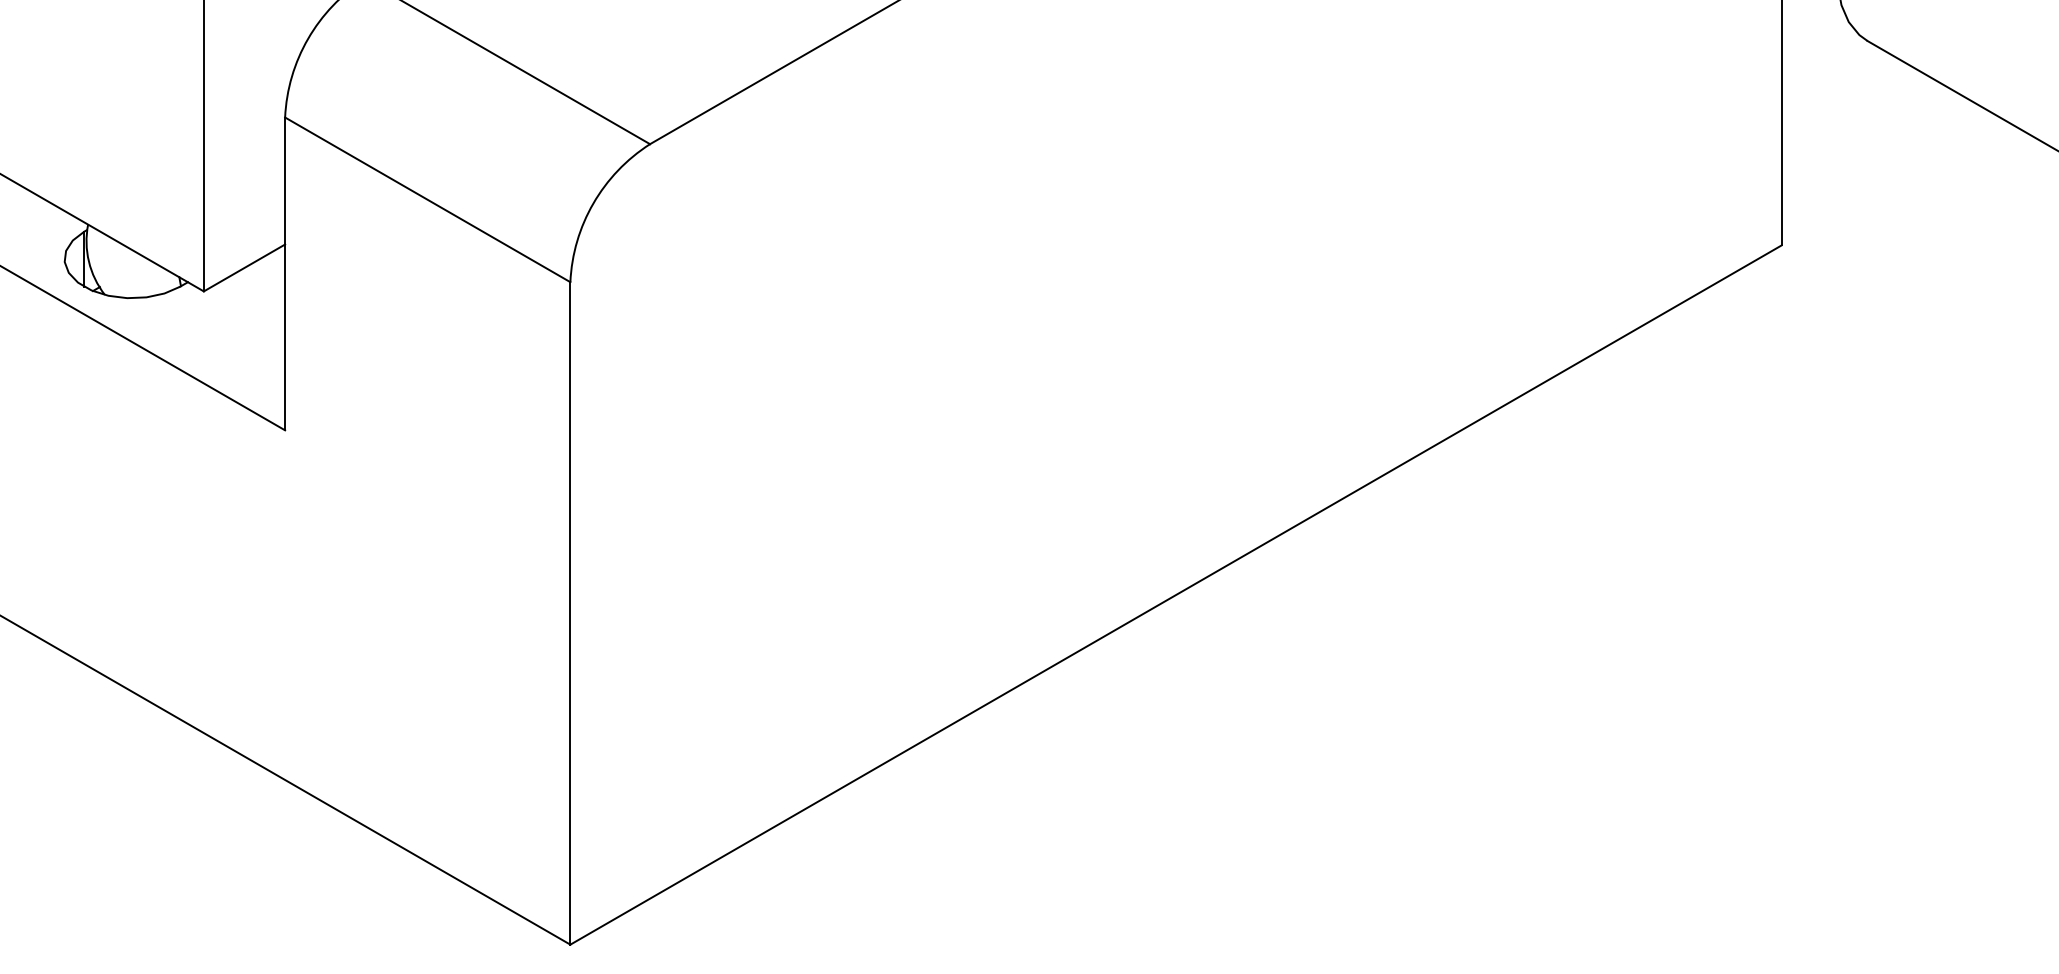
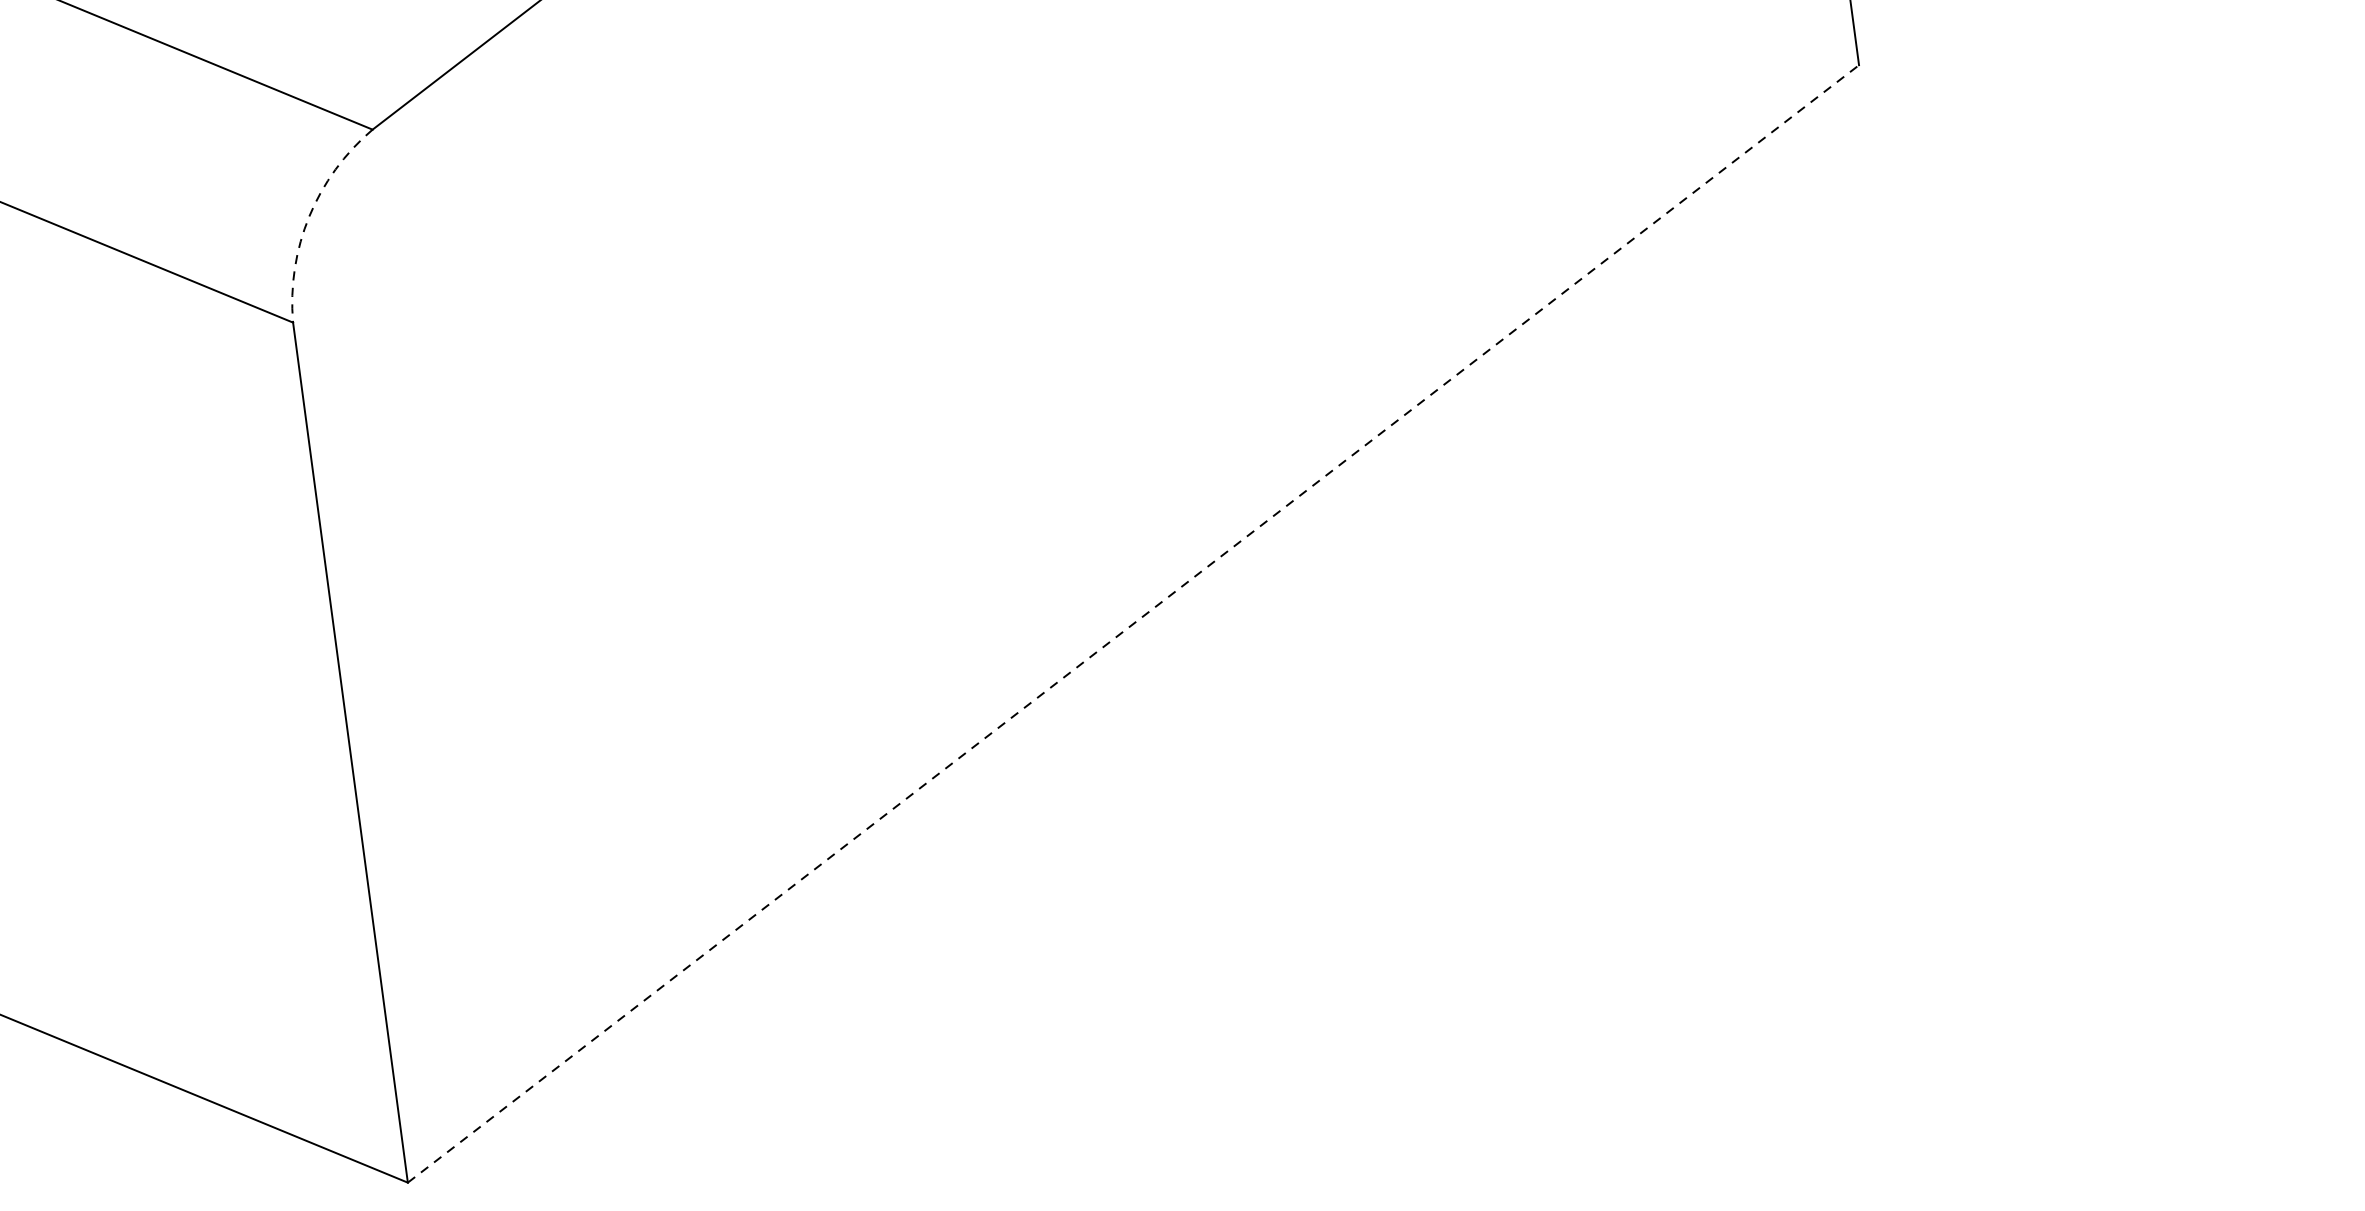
arc: (593, 203) -> (309, 216), solid -> dashed
line: (1176, 594) -> (1134, 623), solid -> dashed

